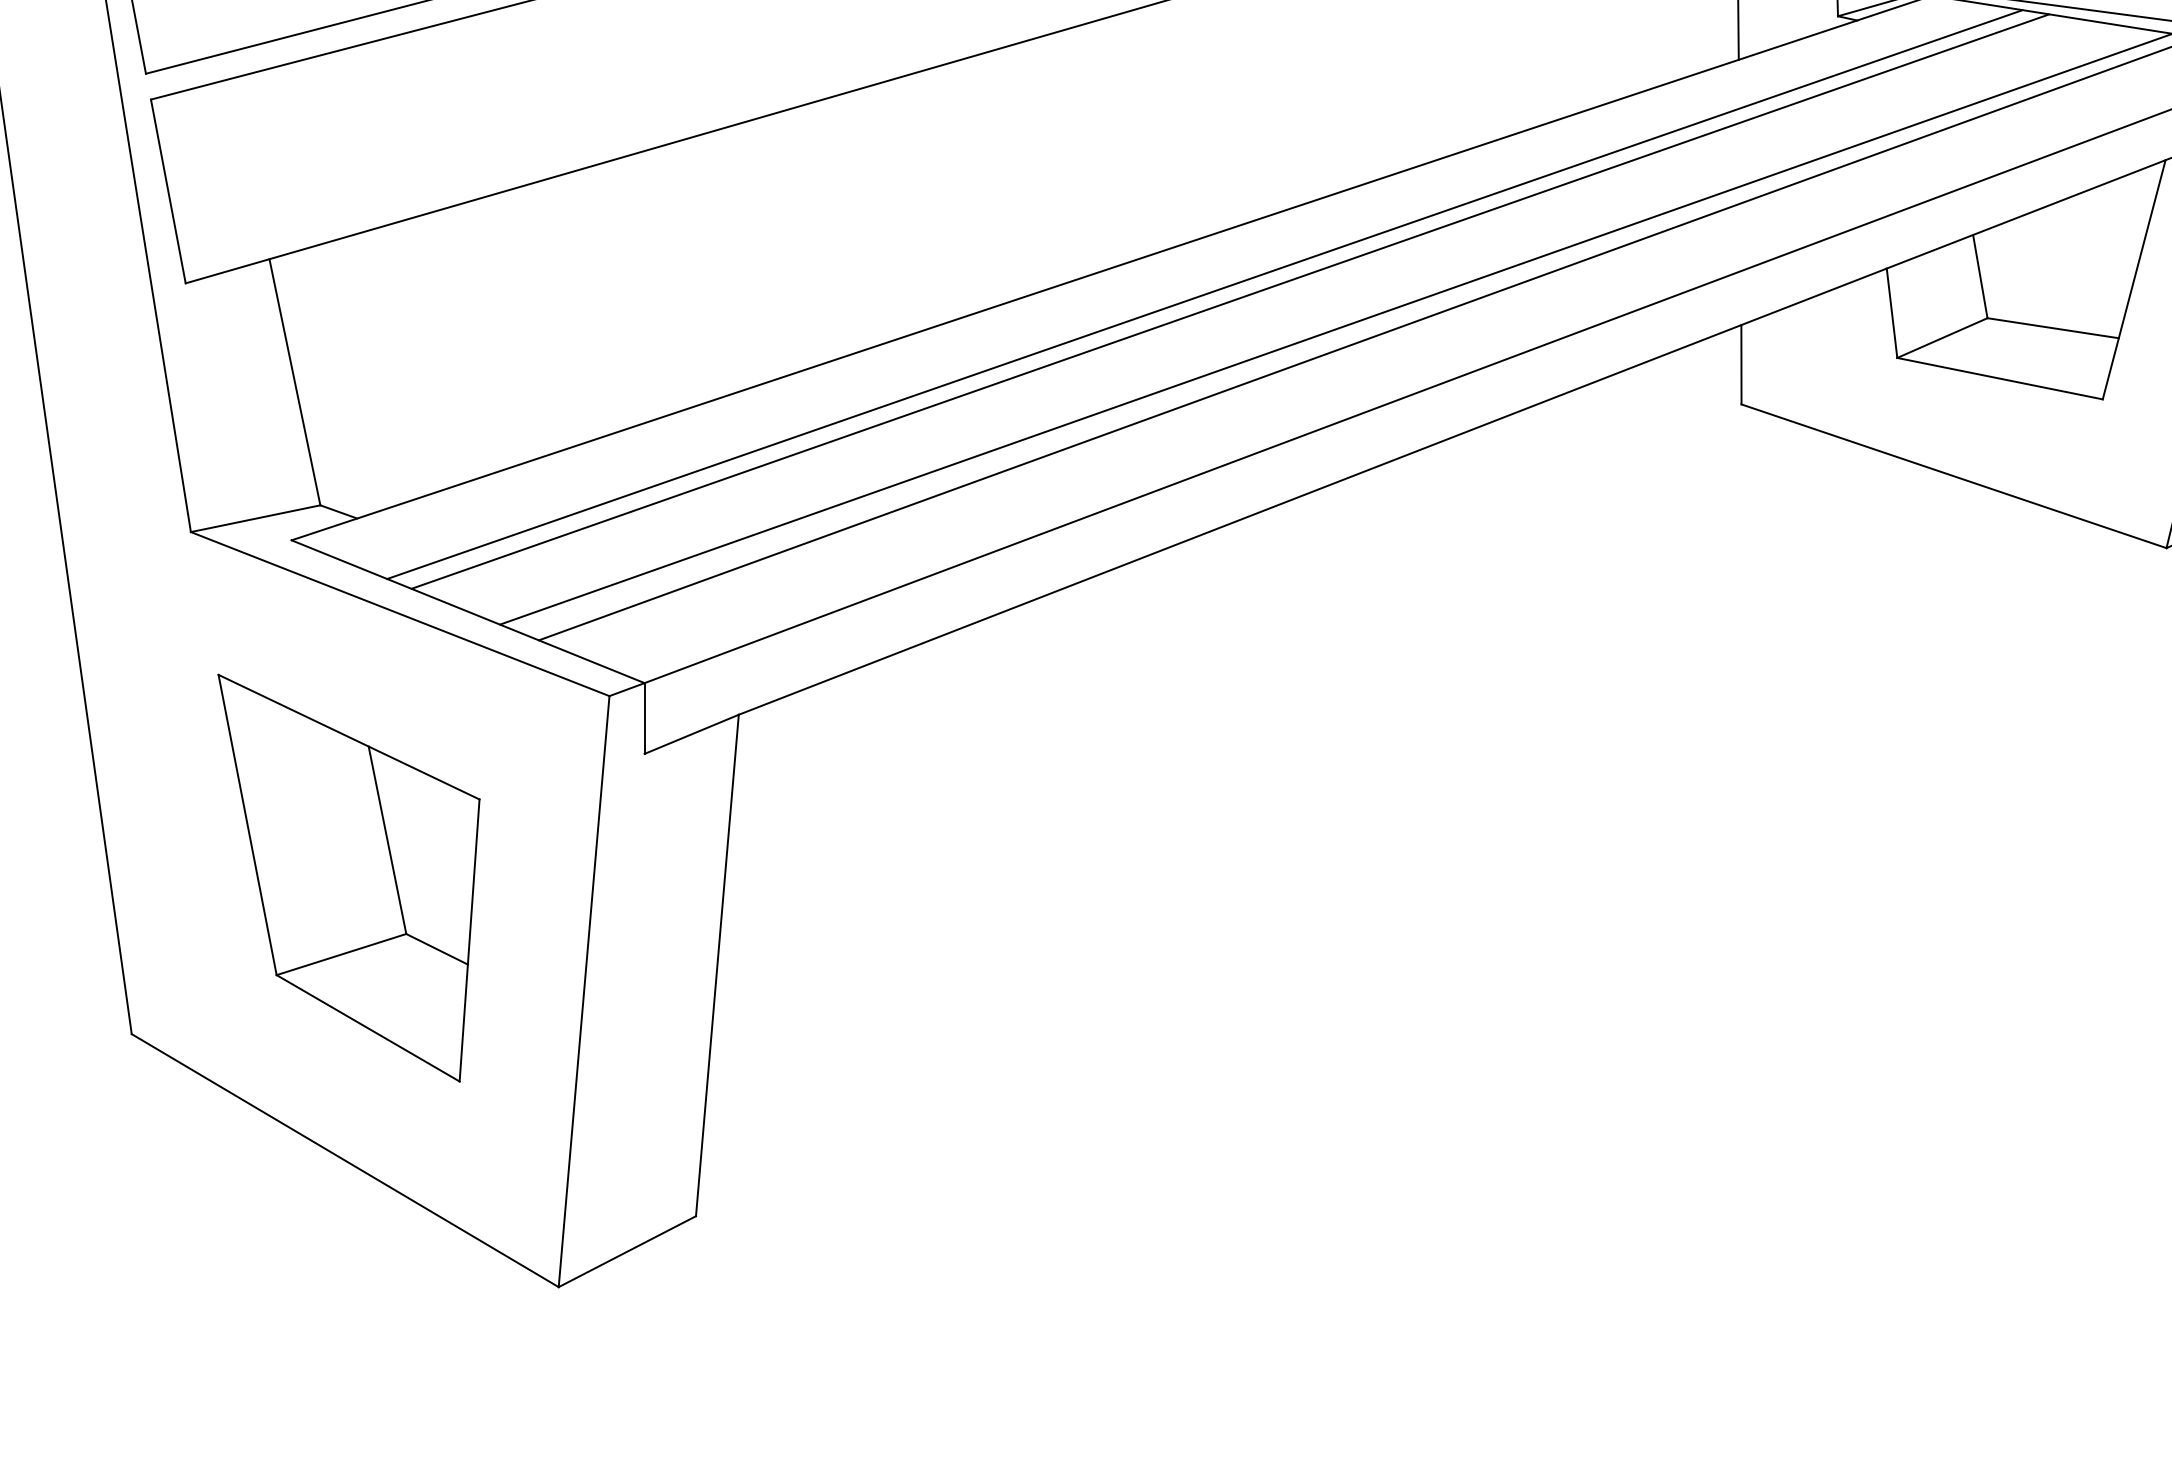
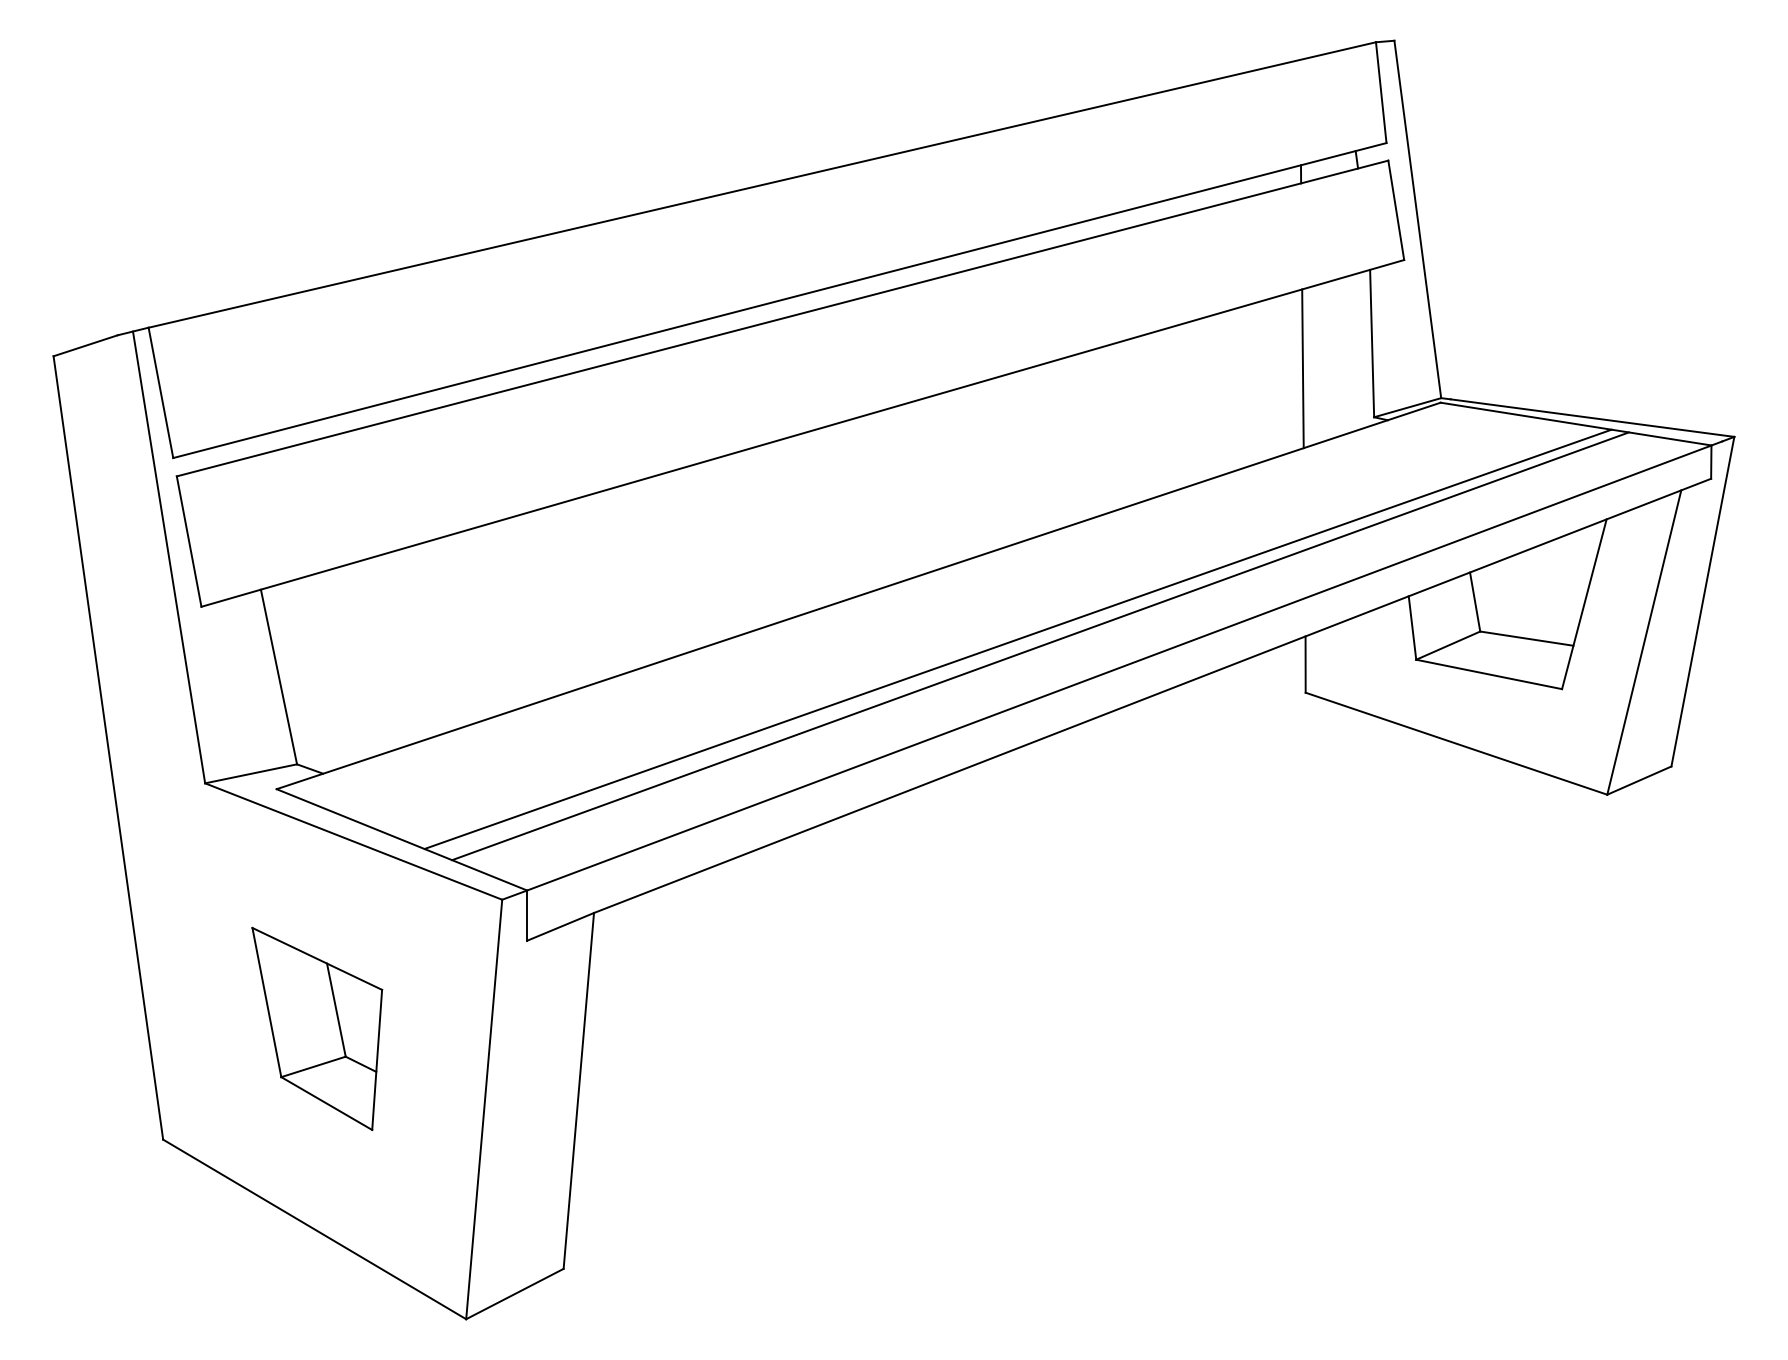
line: (1204, 294) -> (924, 614), removed
line: (1229, 301) -> (942, 619), removed
part: (347, 877) -> (316, 1028), size x0.7

